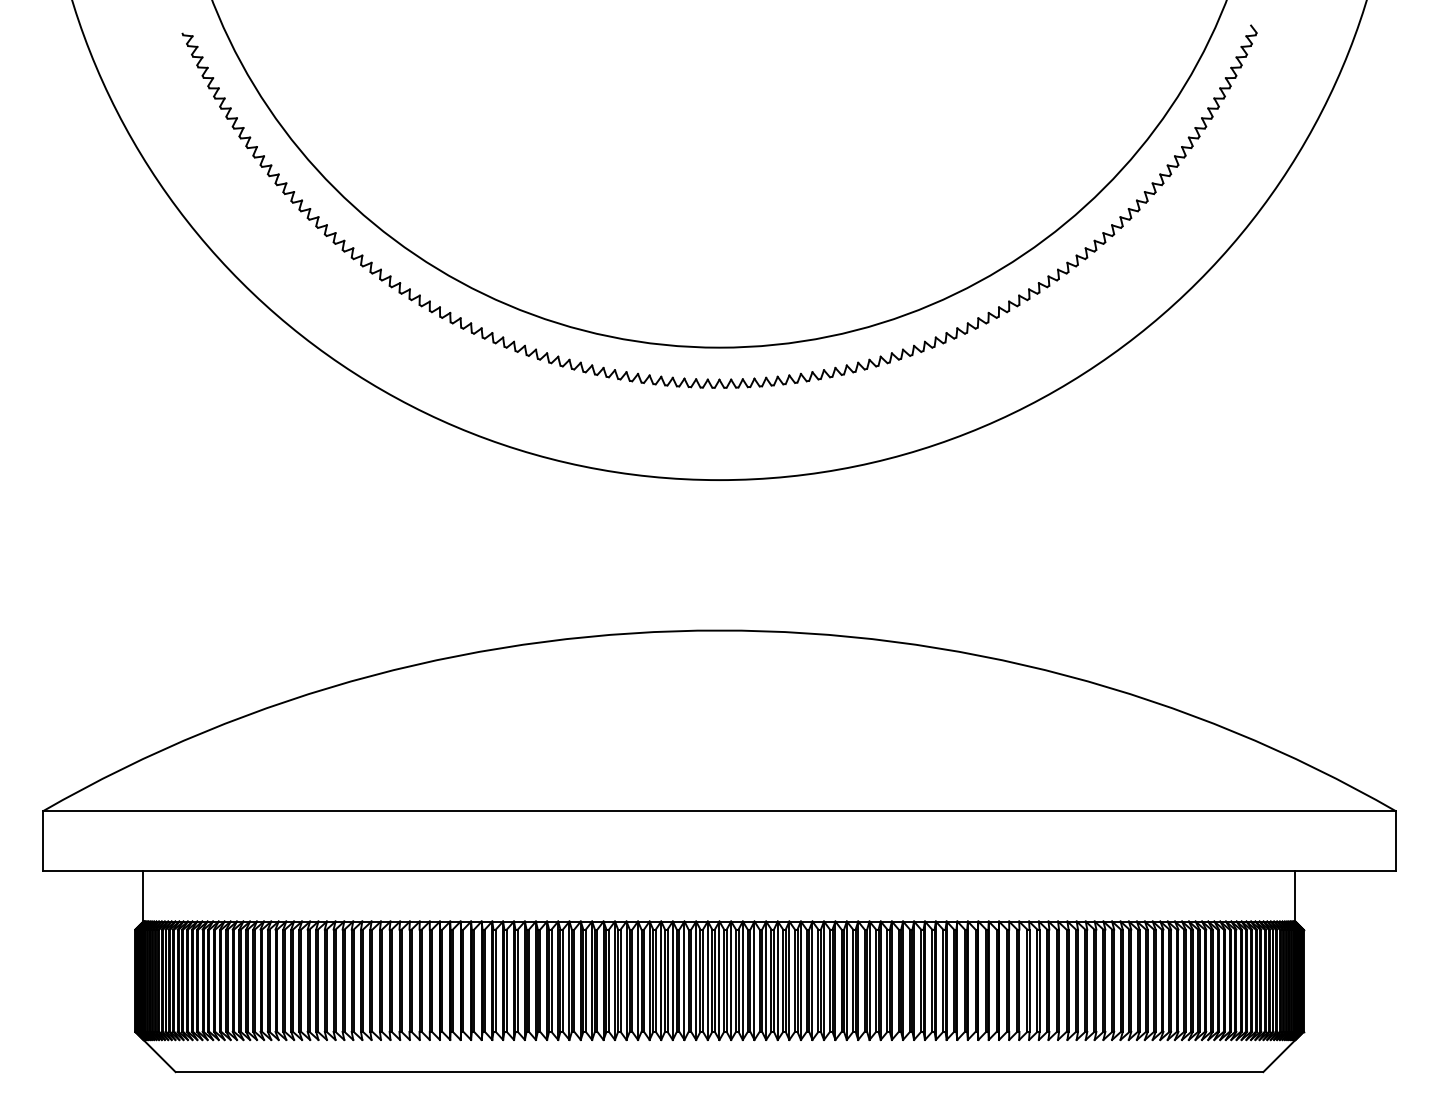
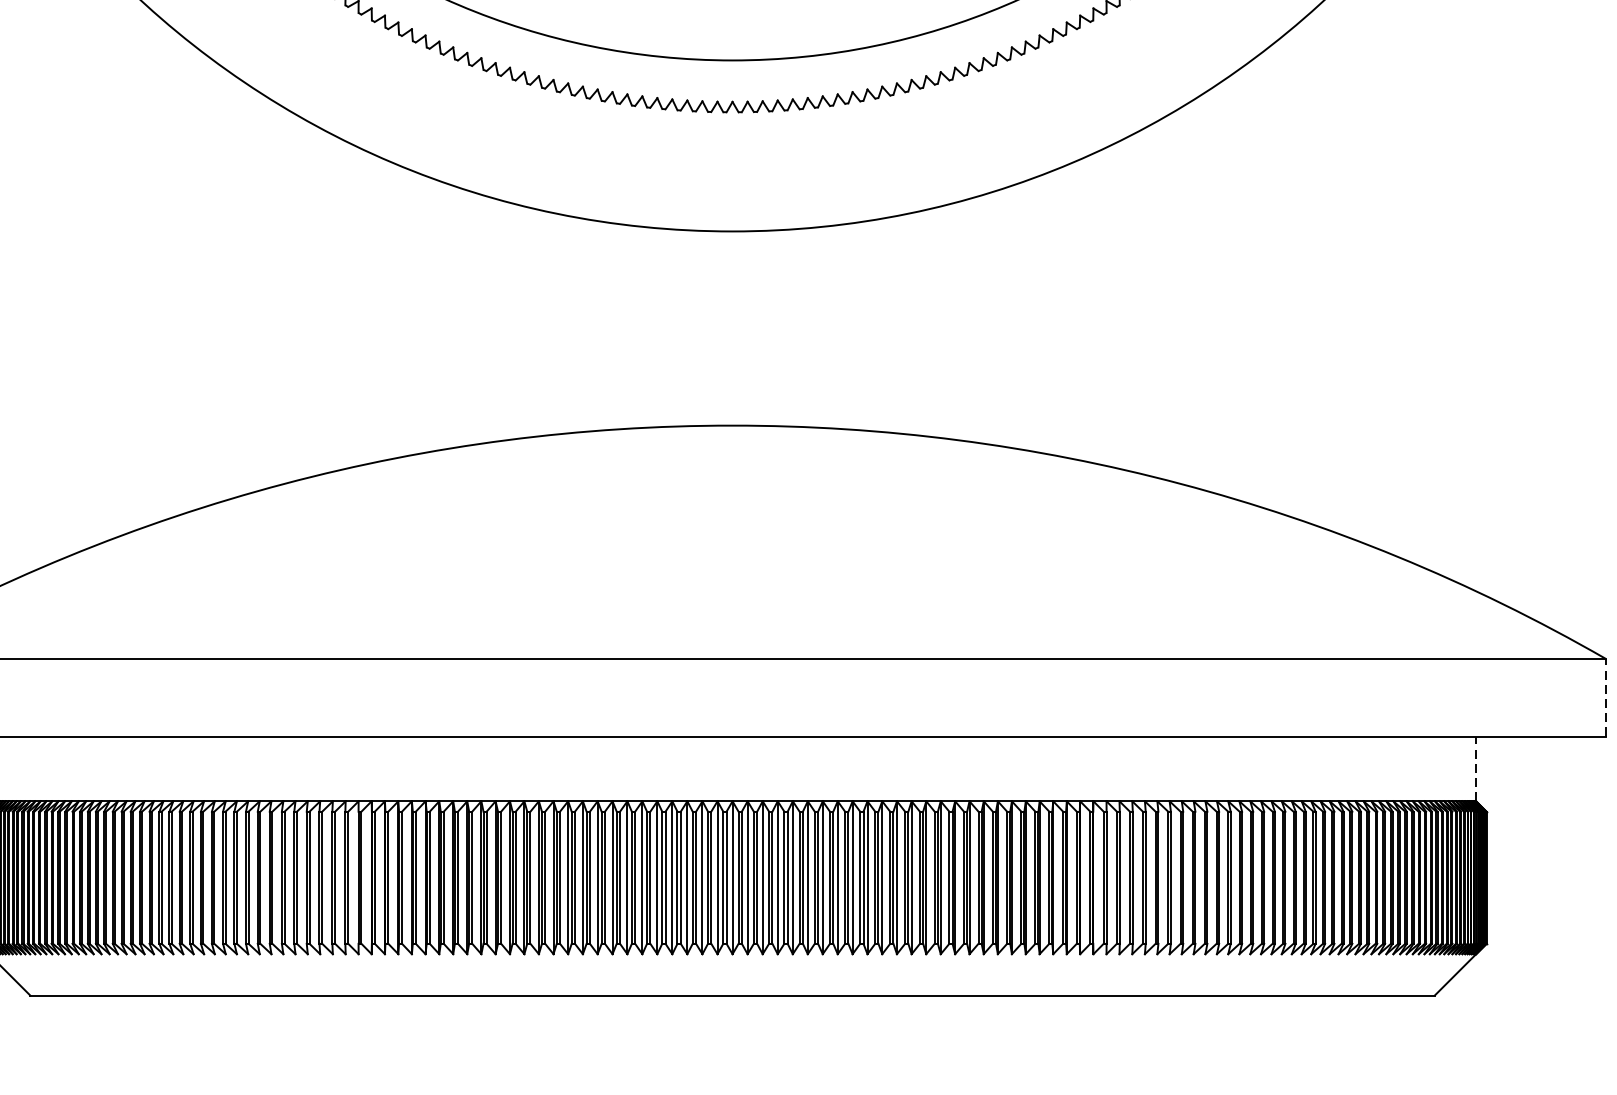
line: (1395, 840) -> (1605, 696), solid -> dashed
line: (1295, 895) -> (1476, 767), solid -> dashed

